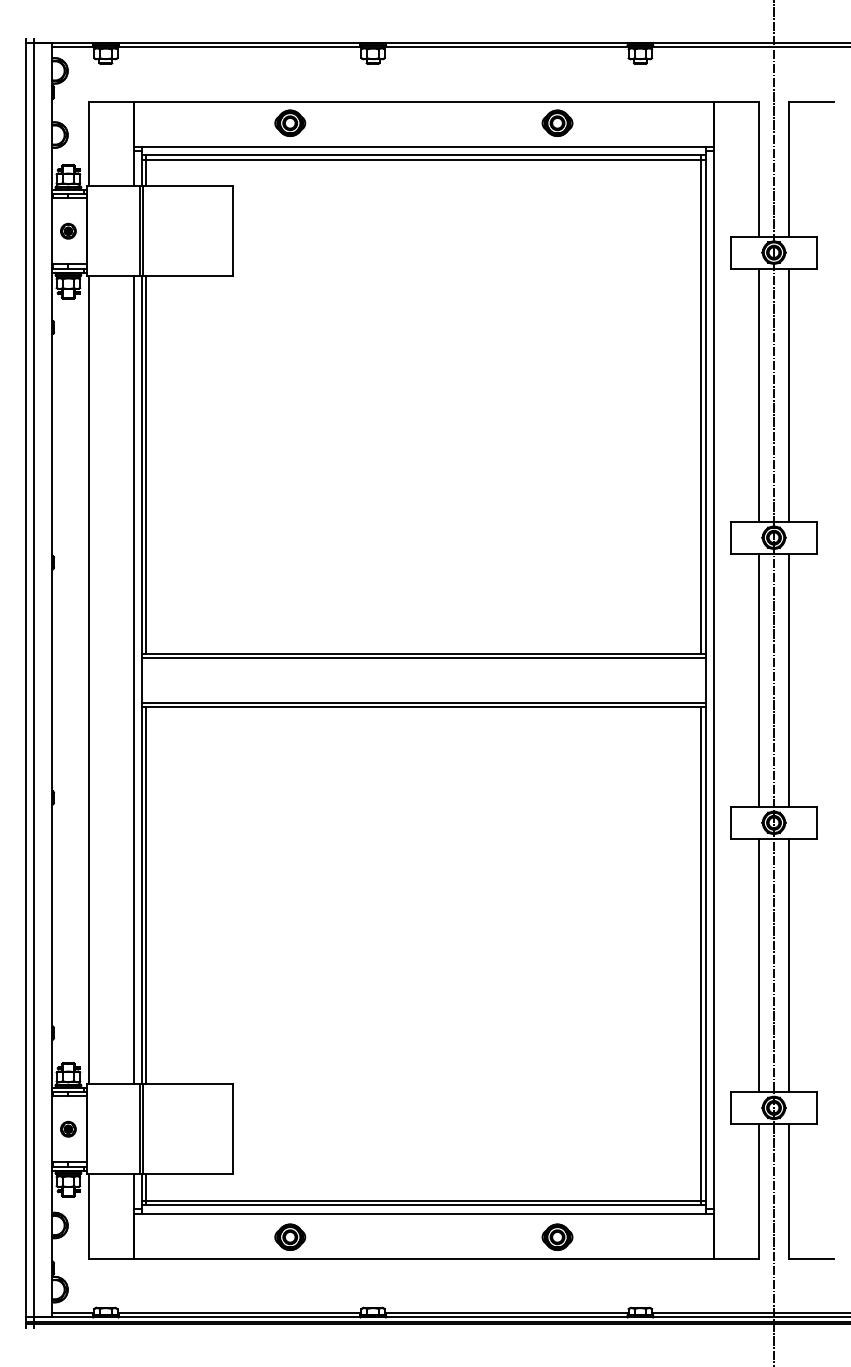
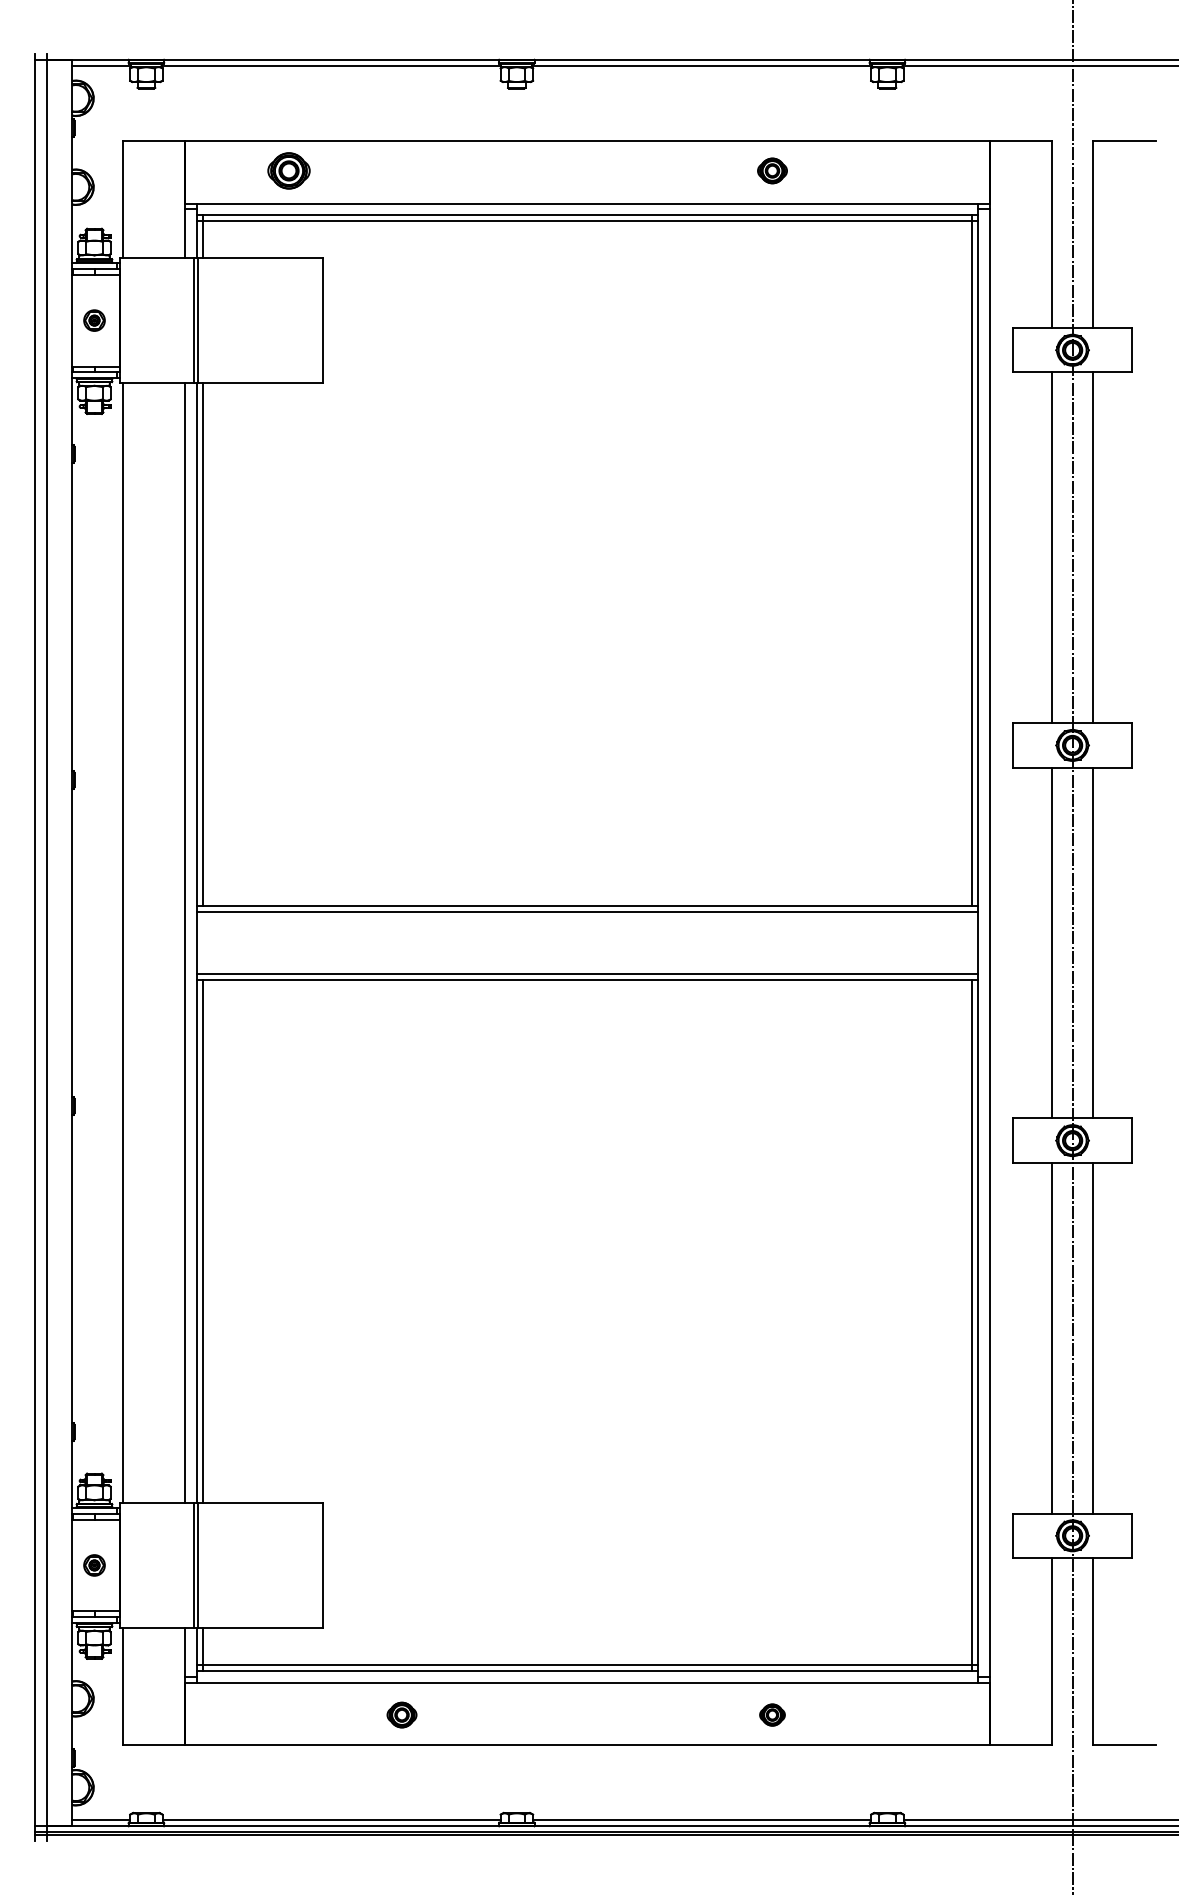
part: (289, 122) -> (288, 170), moved
part: (557, 122) -> (772, 170), size x0.7
part: (289, 1236) -> (401, 1714), size x0.7
part: (557, 1236) -> (772, 1714), size x0.6

